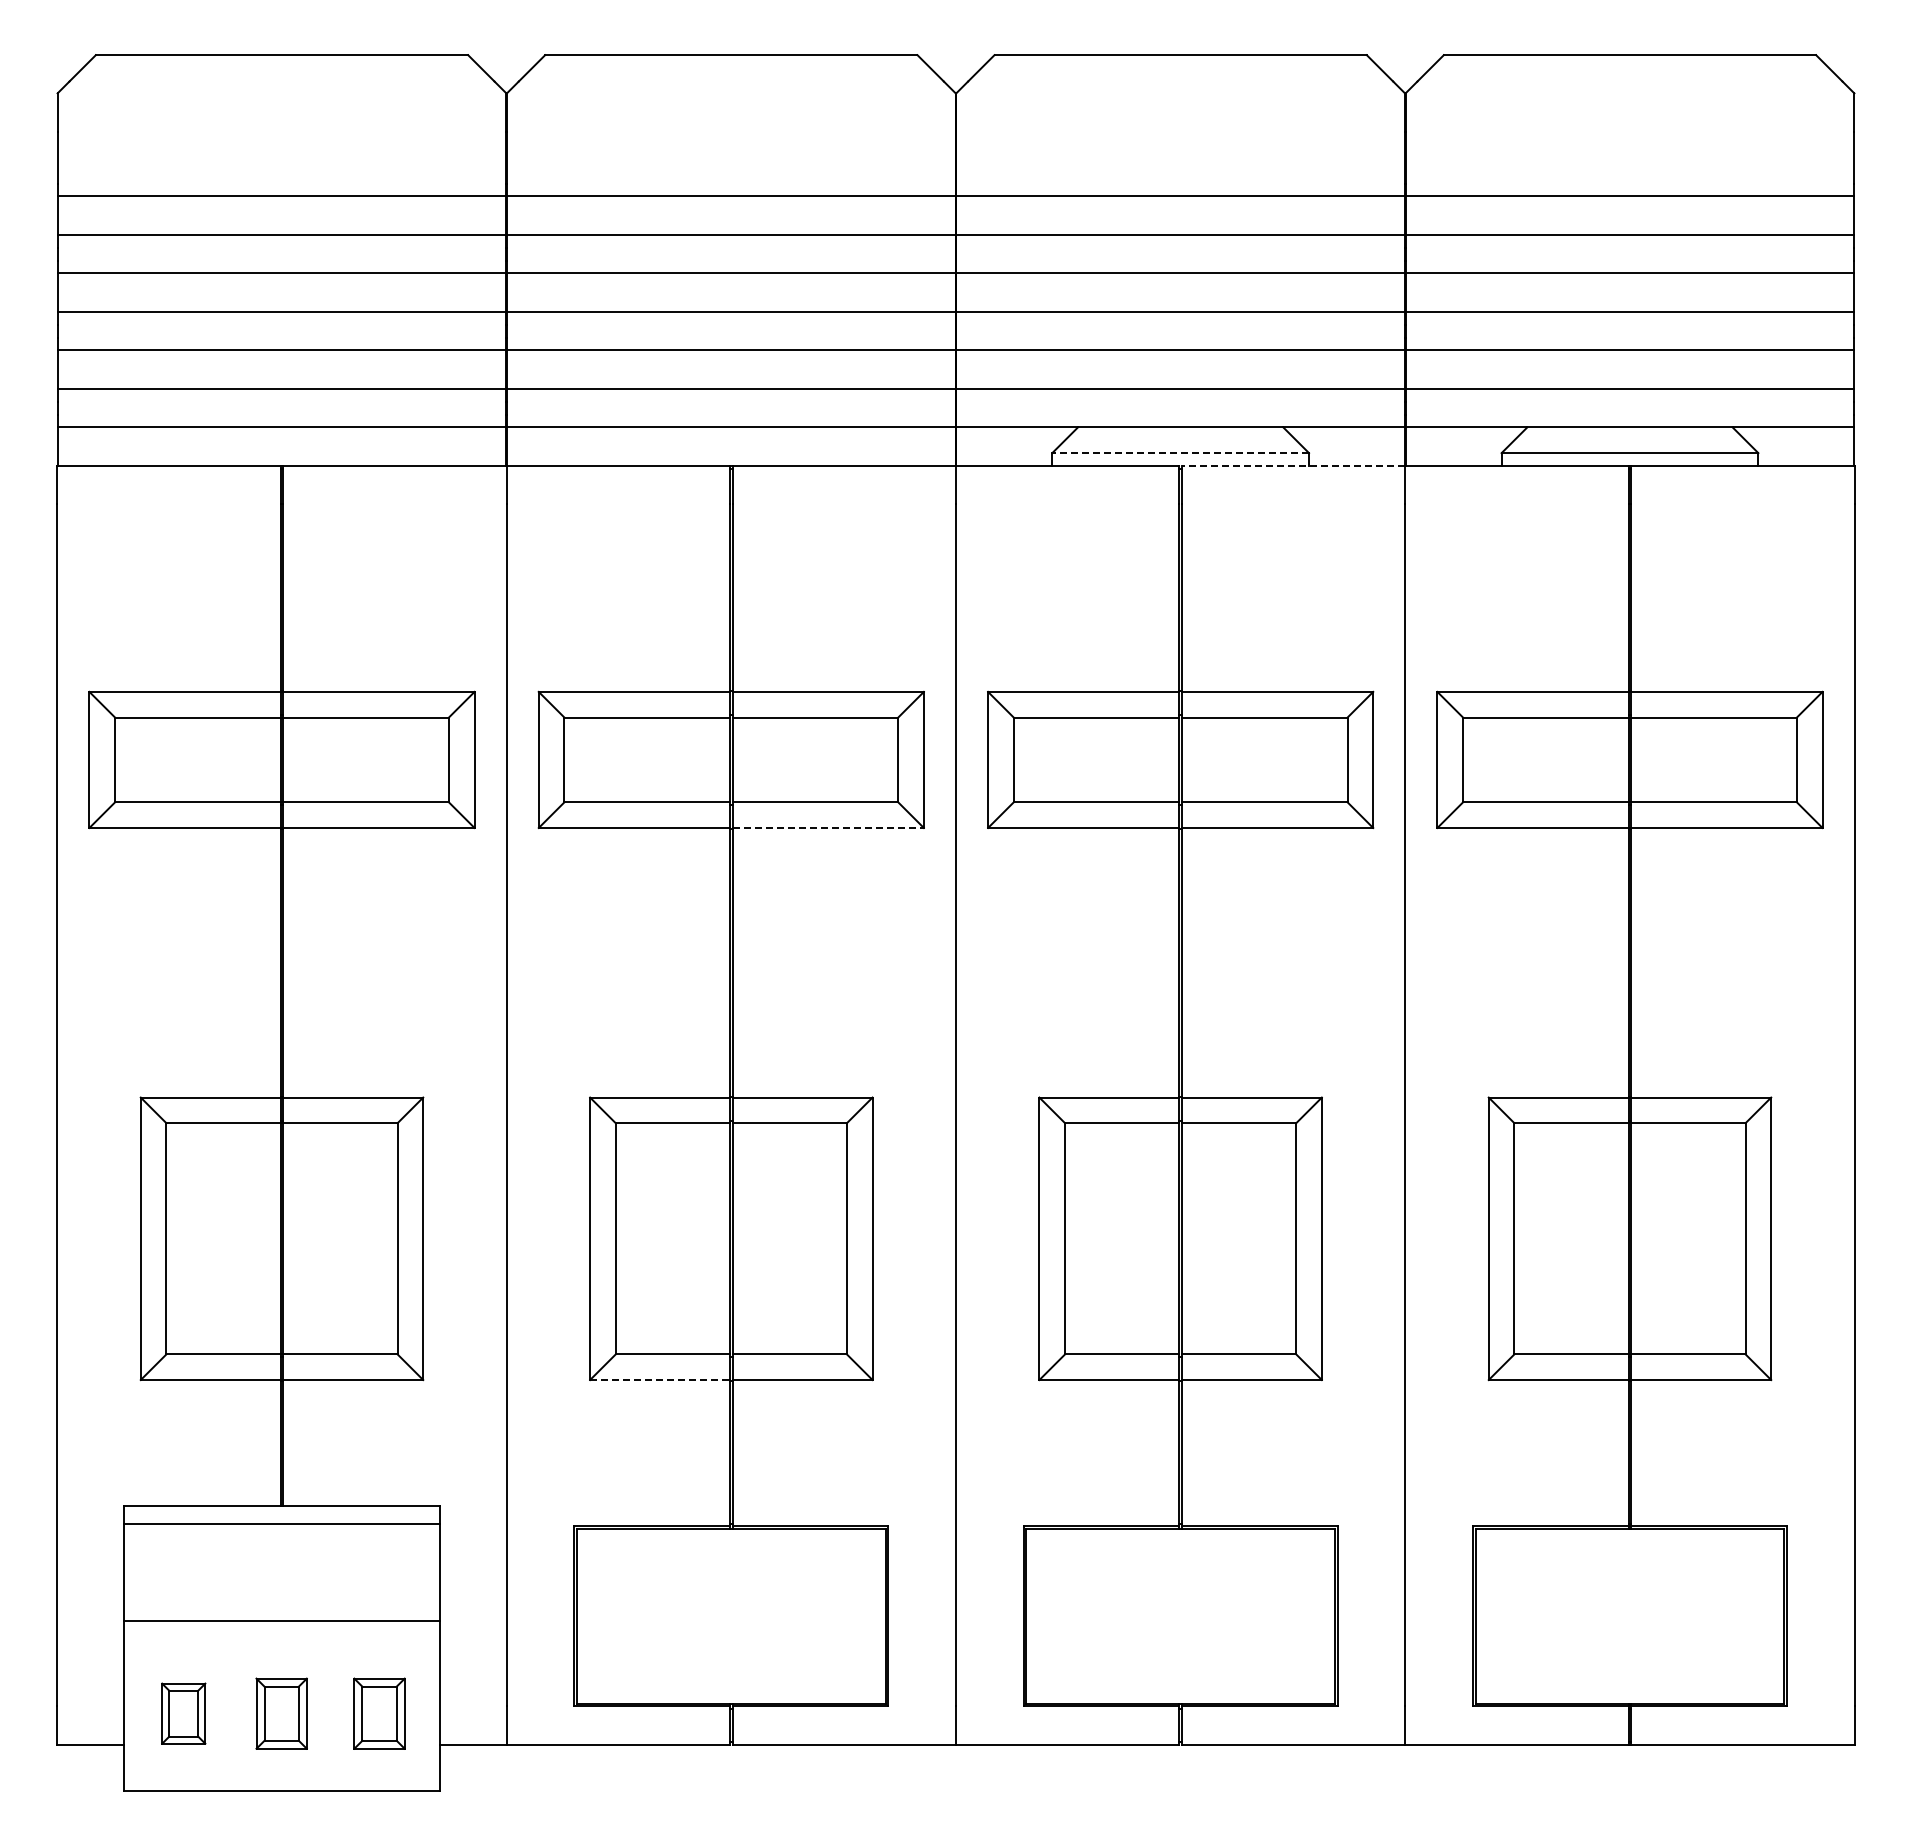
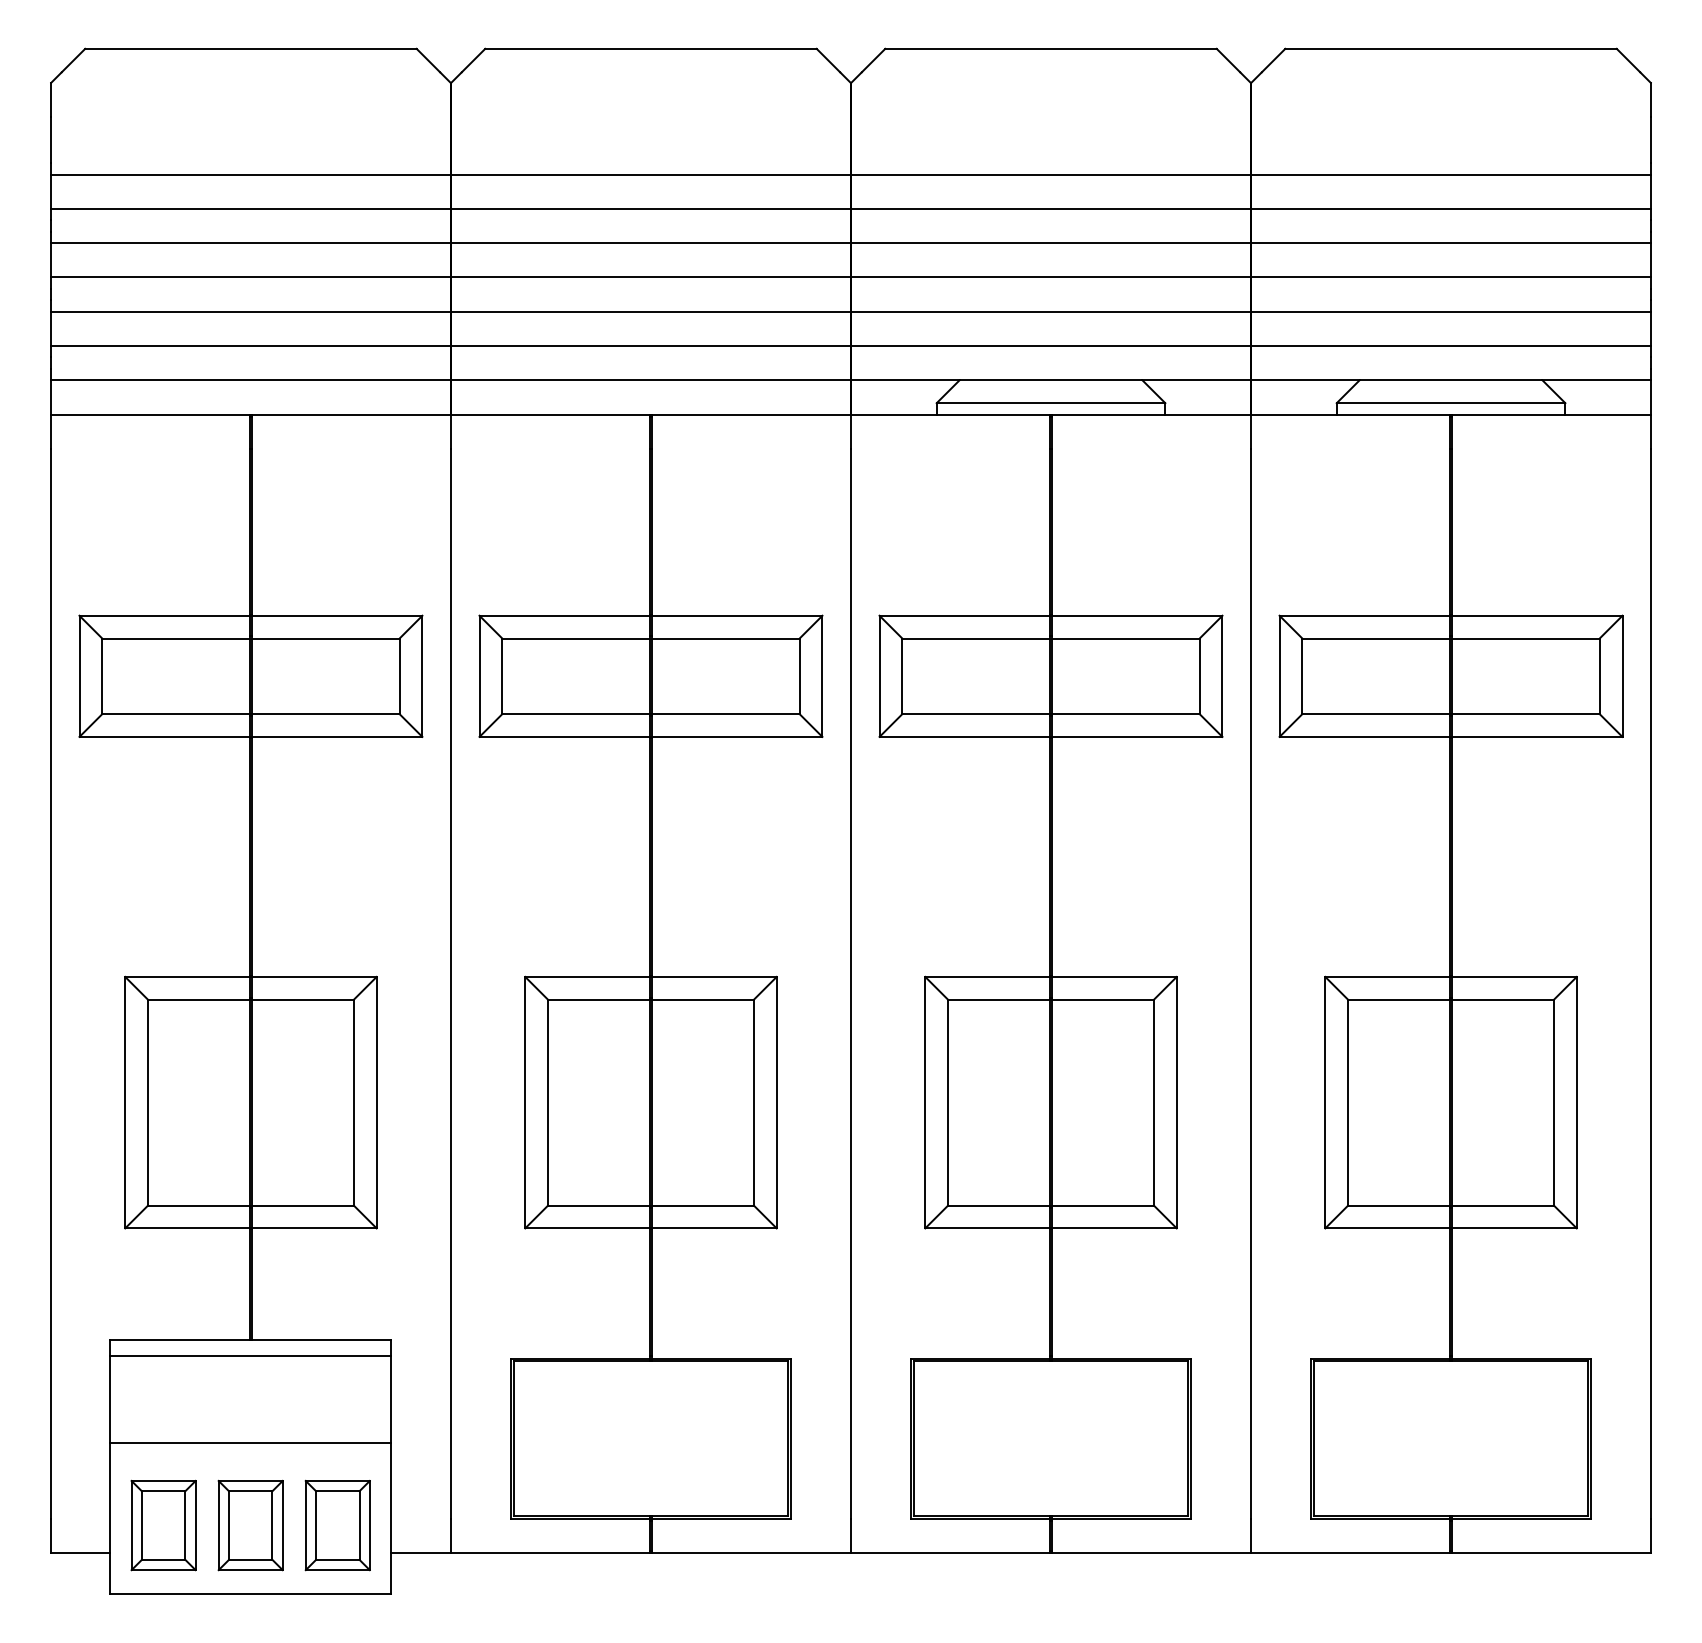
line: (1180, 453) -> (1050, 403), dashed -> solid
line: (1293, 465) -> (1151, 414), dashed -> solid
line: (828, 827) -> (737, 736), dashed -> solid
line: (660, 1380) -> (587, 1228), dashed -> solid
part: (183, 1713) -> (163, 1525), size x1.67
part: (281, 1713) -> (250, 1525), size x1.43
part: (379, 1713) -> (337, 1525), size x1.43

